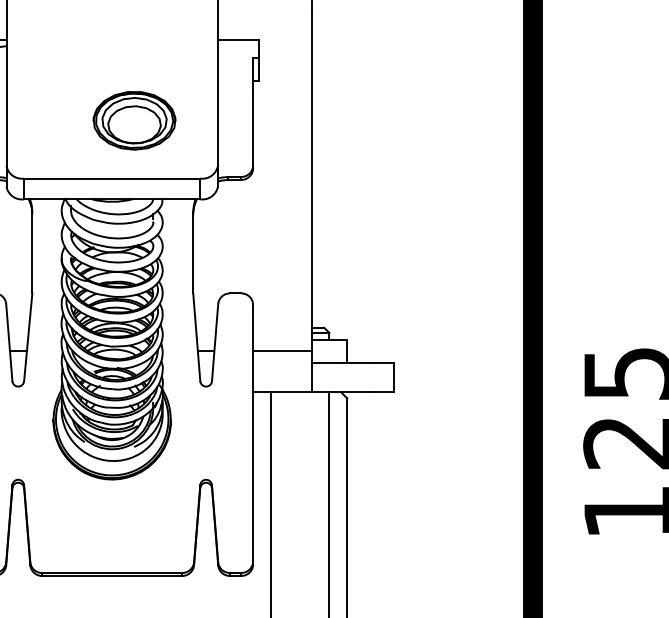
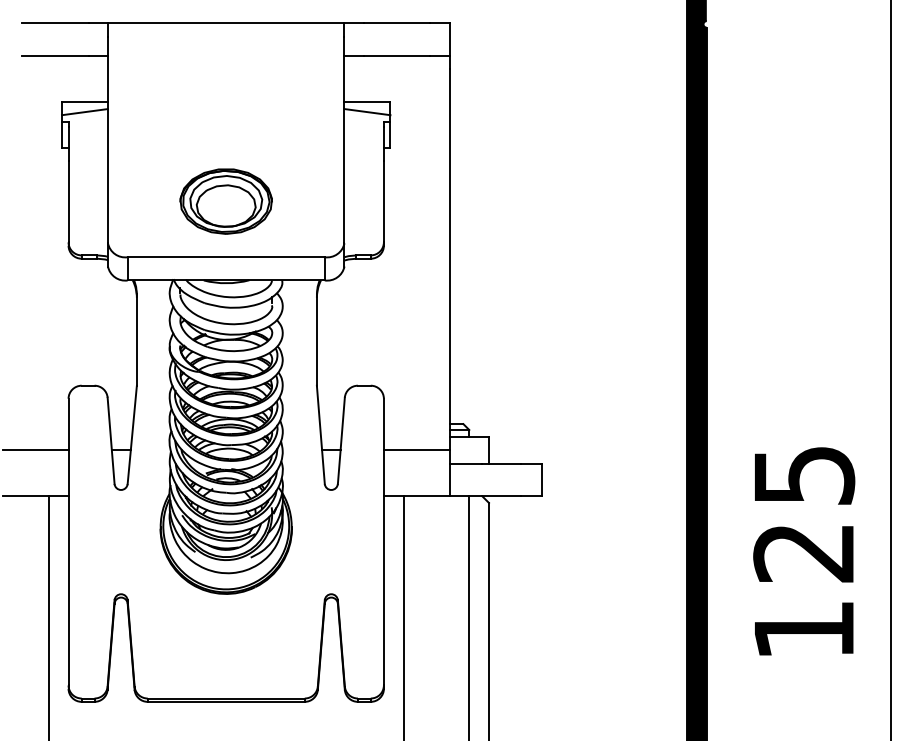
line: (238, 49) -> (367, 112), added
part: (133, 120) -> (225, 201), moved

